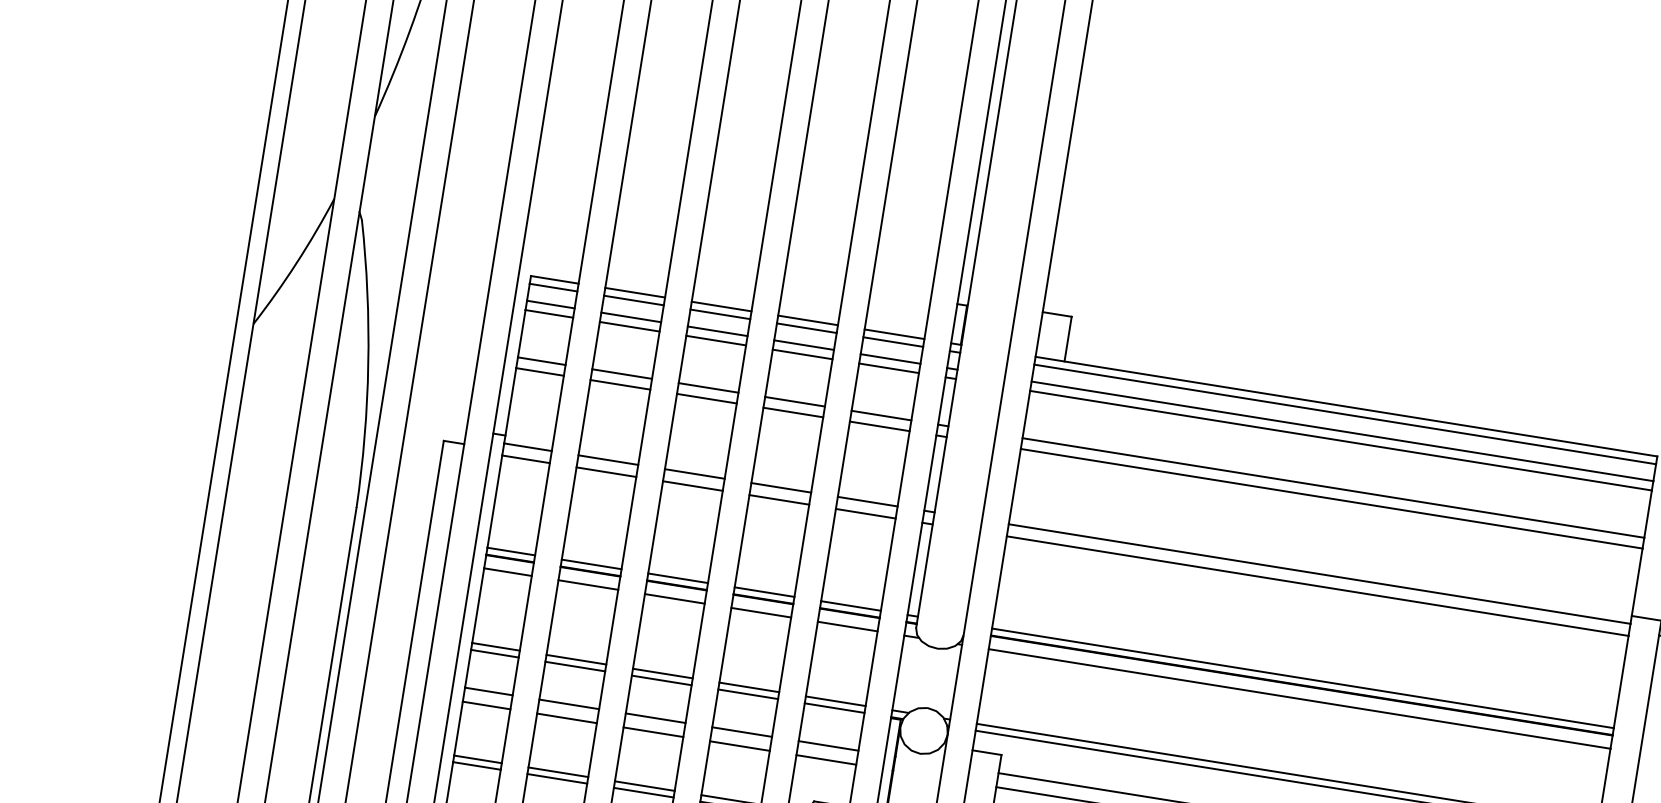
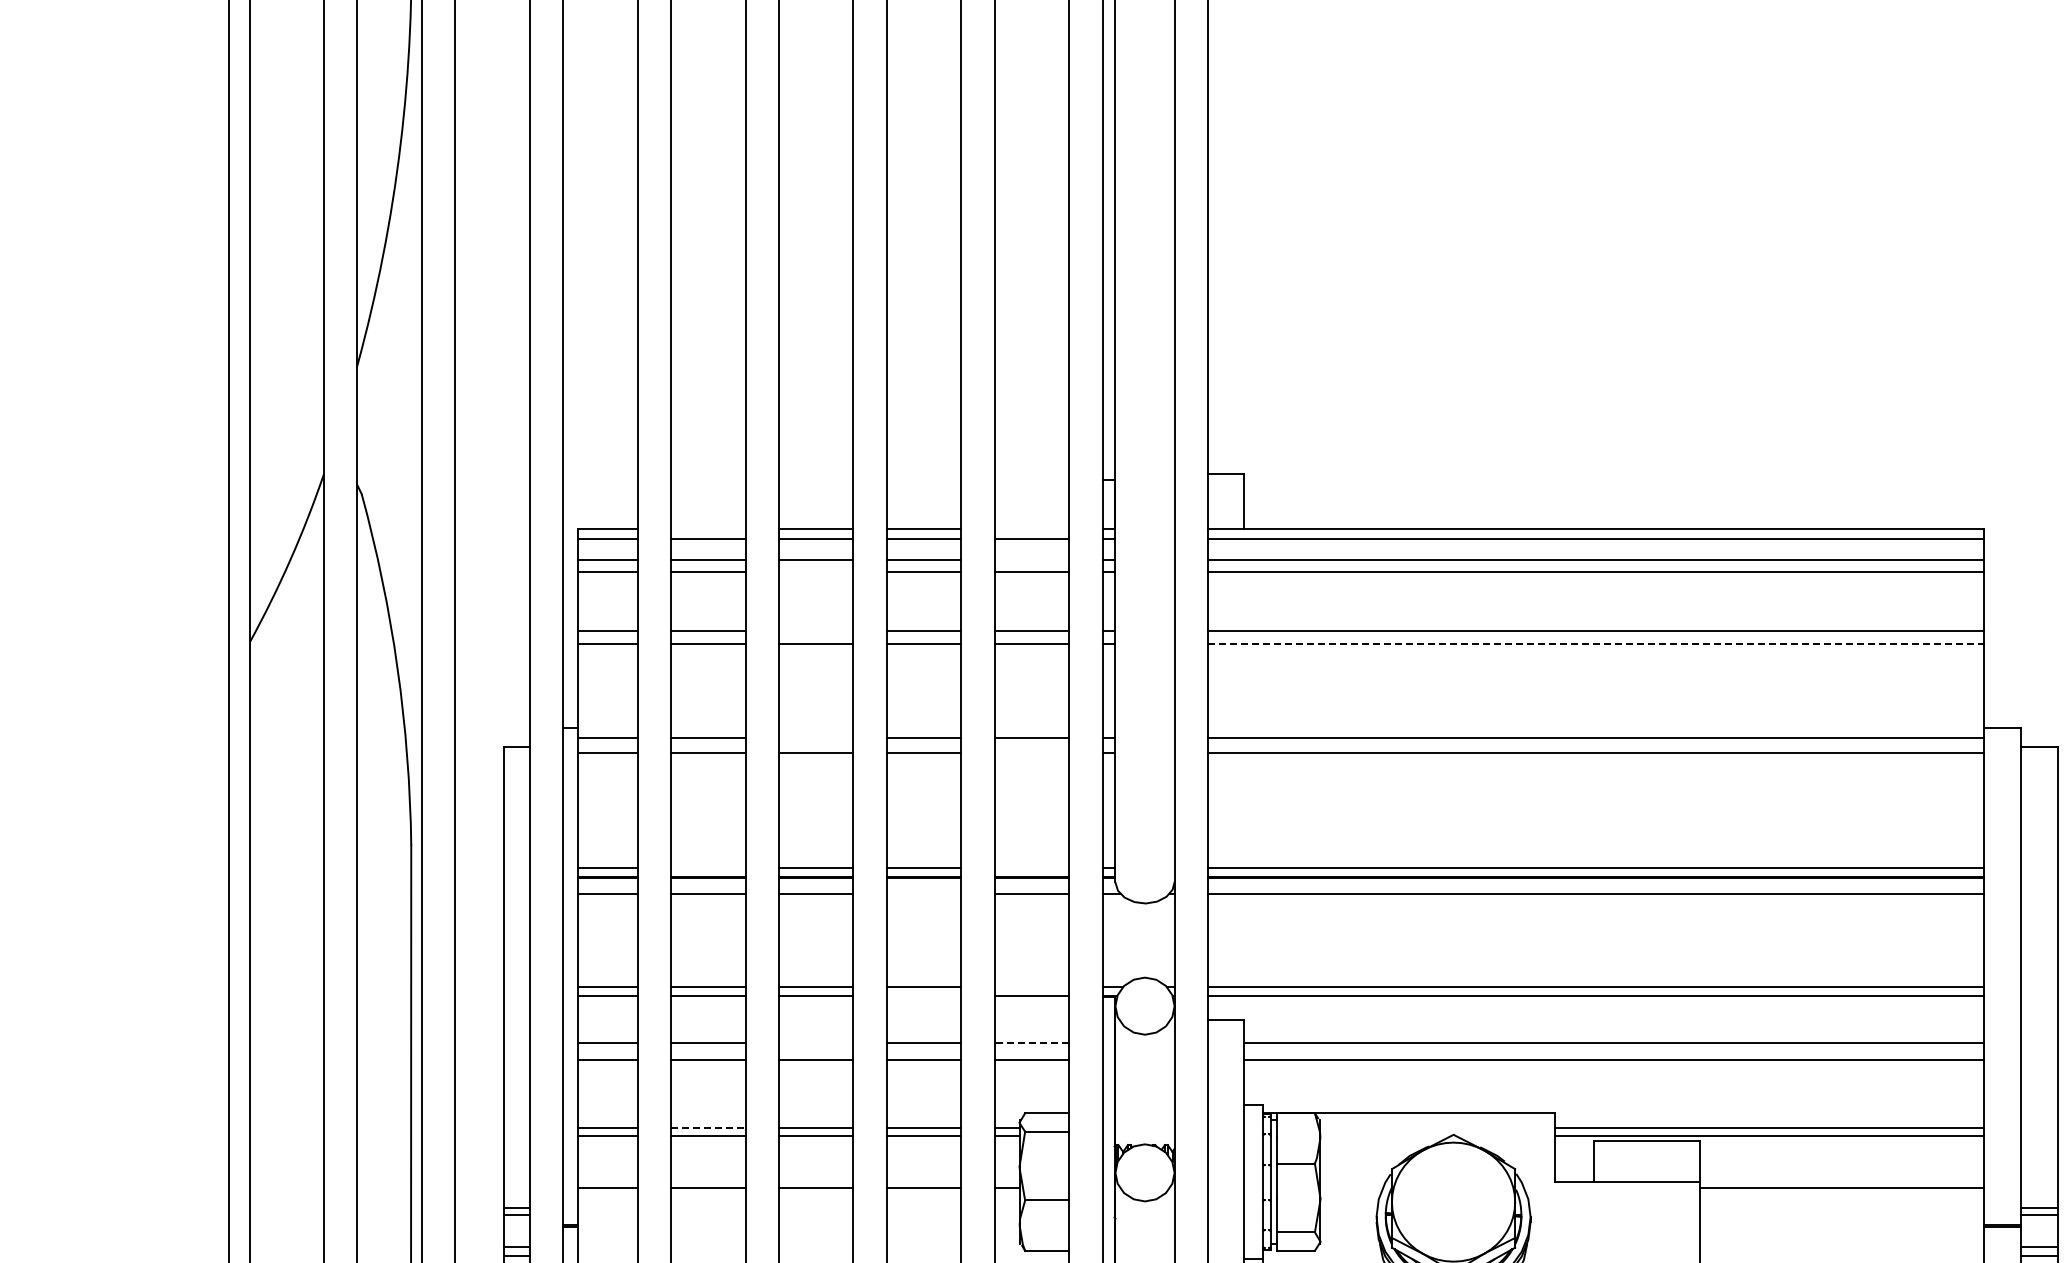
line: (635, 292) -> (708, 529), removed
line: (894, 334) -> (1031, 529), removed
line: (715, 340) -> (815, 571), removed
line: (890, 359) -> (1031, 560), removed
line: (708, 387) -> (815, 630), removed
line: (694, 474) -> (815, 738), removed
line: (1331, 498) -> (1595, 644), solid -> dashed
line: (865, 513) -> (1031, 753), removed
line: (591, 564) -> (708, 868), removed
line: (850, 606) -> (1031, 868), removed
line: (760, 612) -> (923, 894), removed
line: (747, 693) -> (923, 995), removed
line: (835, 701) -> (1031, 987), removed
line: (655, 717) -> (815, 1042), removed
line: (828, 745) -> (1031, 1042), solid -> dashed
line: (558, 772) -> (708, 1127), solid -> dashed

